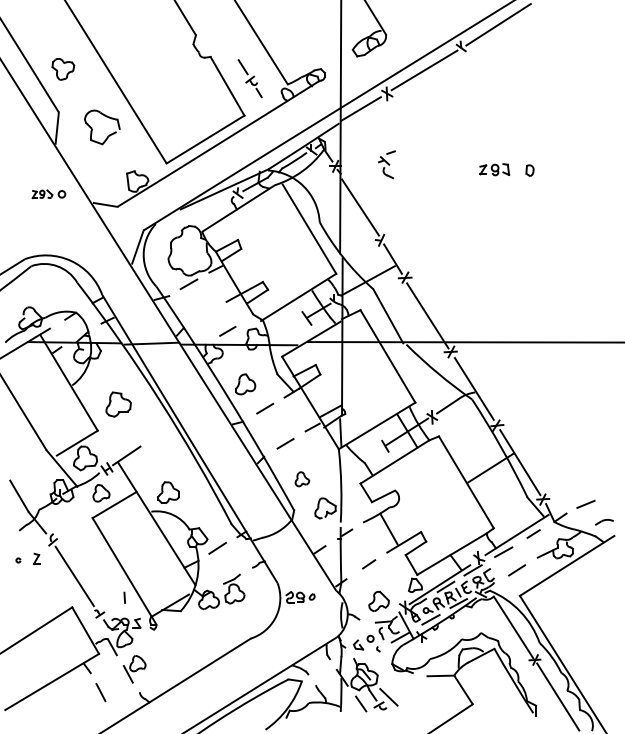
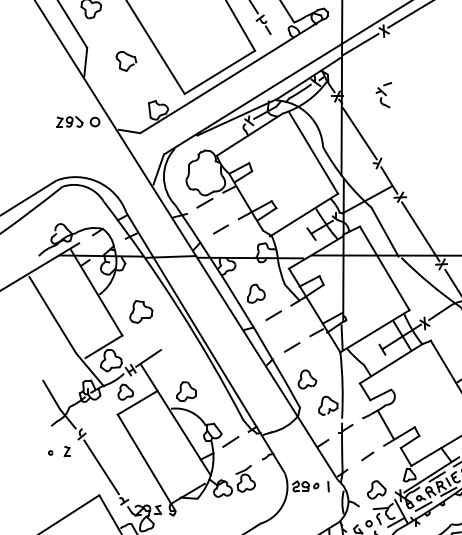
part: (101, 127) -> (125, 61), size x0.62
part: (48, 193) -> (77, 121), size x1.43
line: (227, 330) -> (220, 228), moved
part: (302, 479) -> (307, 379), size x1.43
line: (124, 597) -> (328, 486), moved

